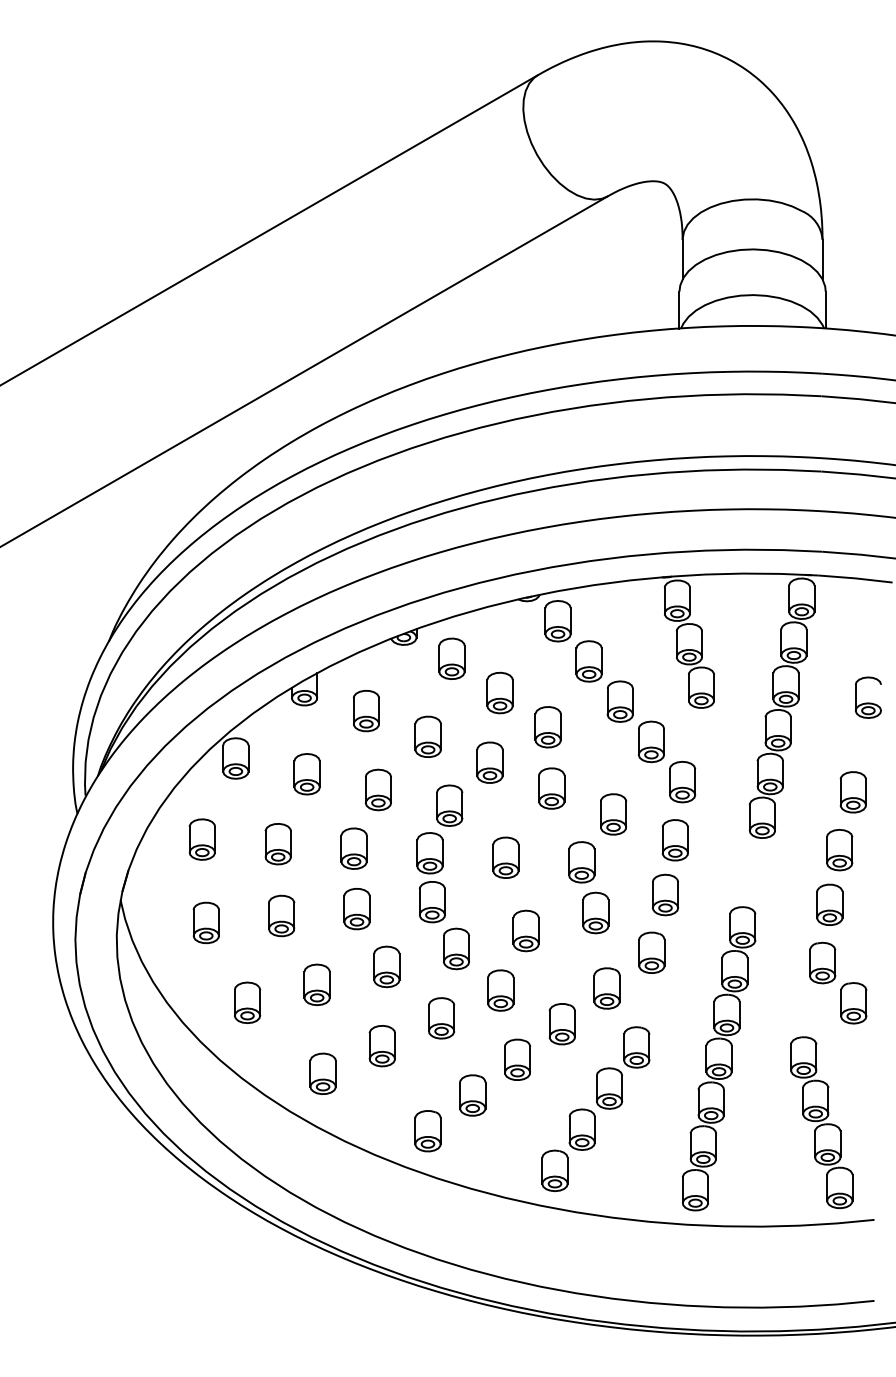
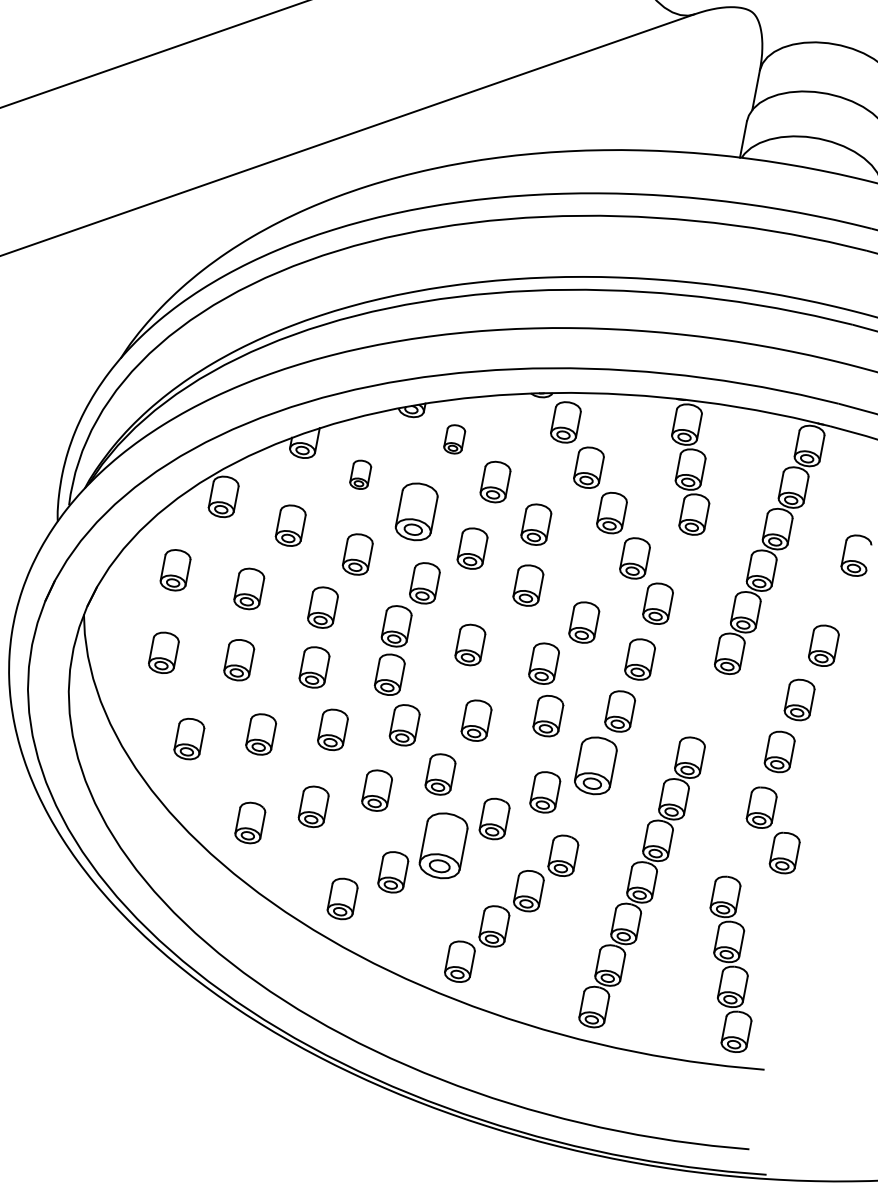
part: (451, 658) -> (454, 439), size x0.7
part: (365, 711) -> (359, 475), size x0.7
part: (427, 736) -> (416, 511), size x1.4
part: (651, 952) -> (595, 765), size x1.4
part: (517, 1059) -> (443, 845), size x1.6

